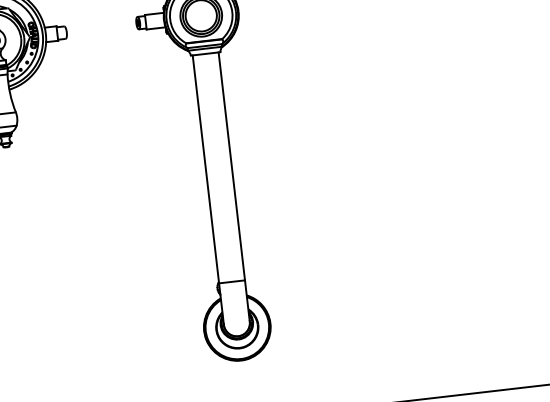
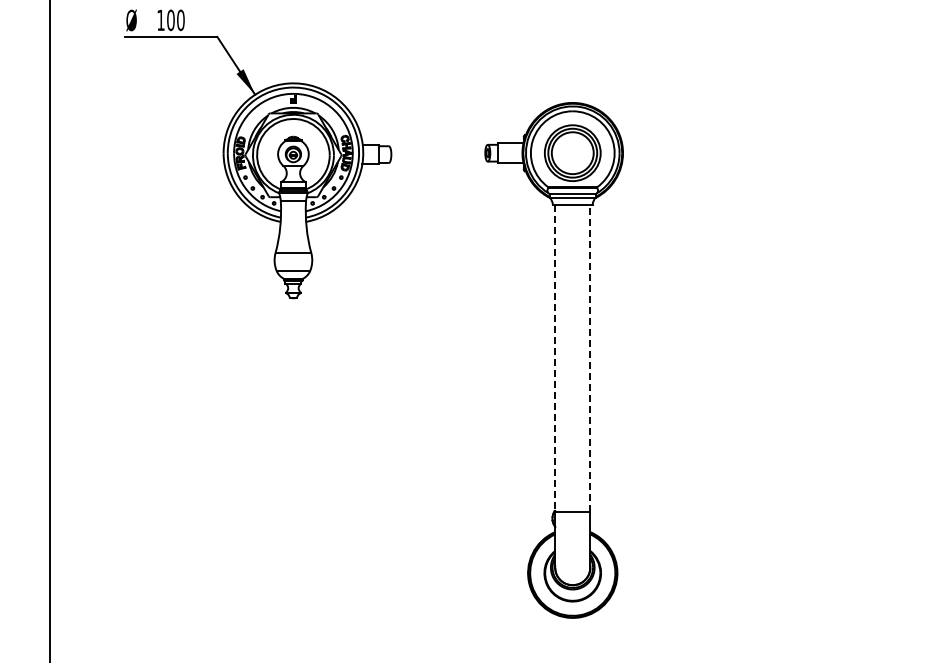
line: (232, 166) -> (590, 358), solid -> dashed
line: (206, 169) -> (555, 358), solid -> dashed

